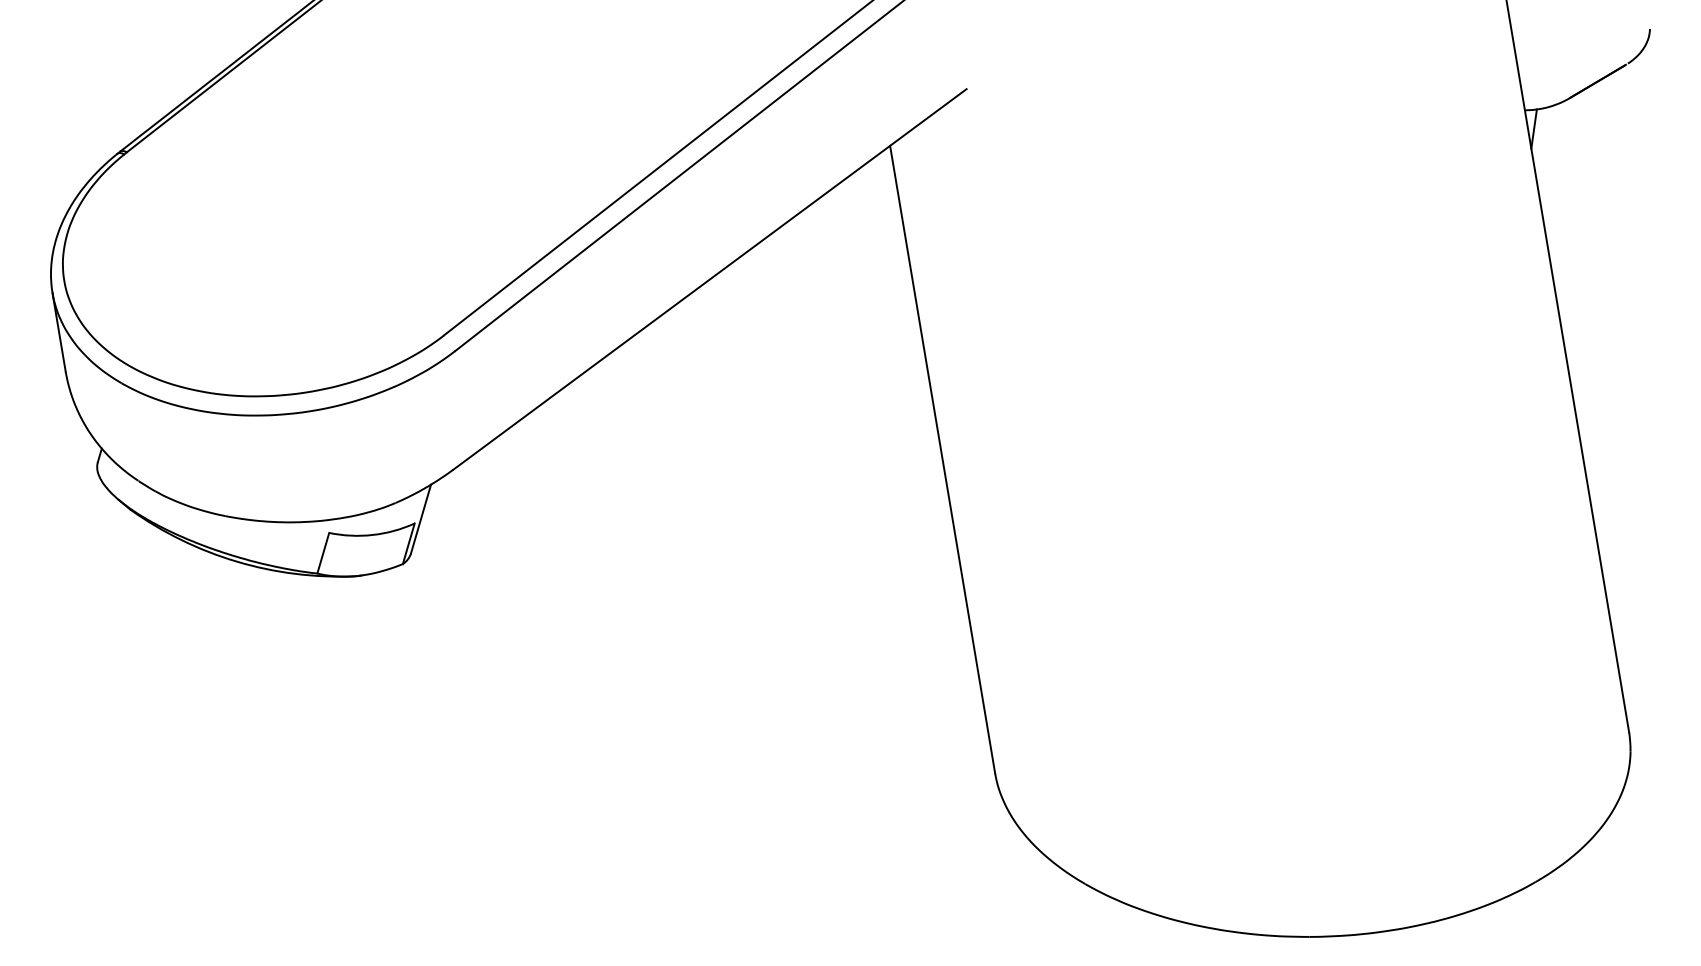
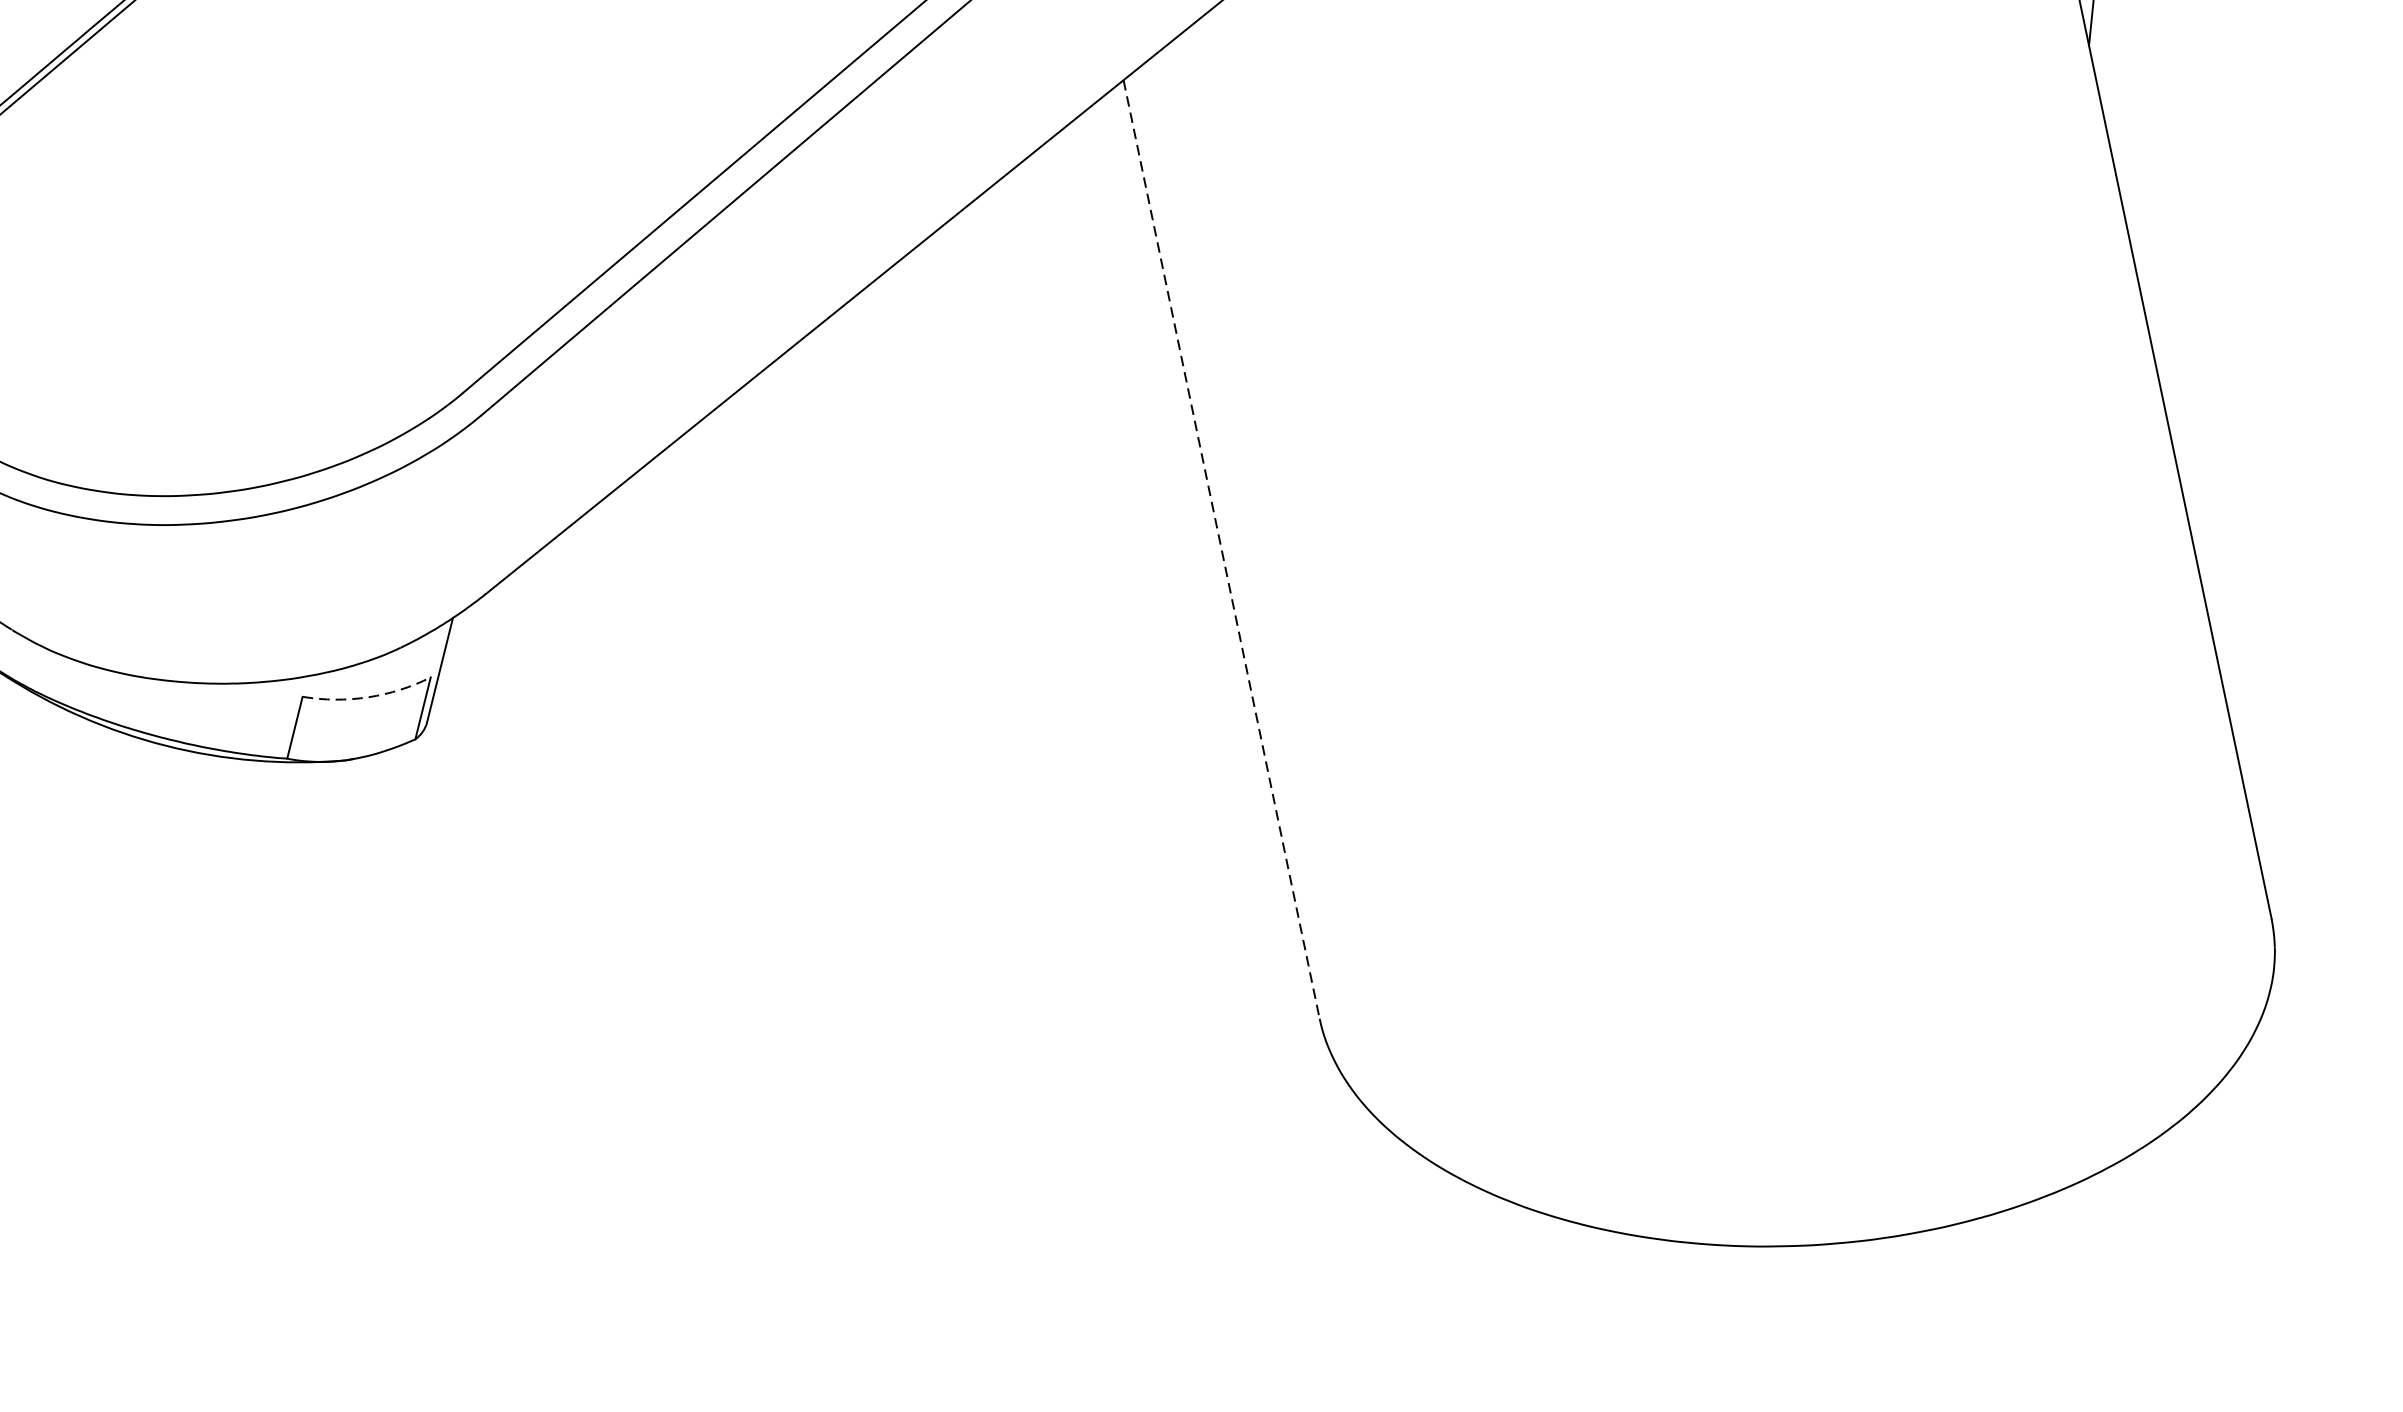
line: (942, 460) -> (1221, 550), solid -> dashed
arc: (372, 535) -> (367, 698), solid -> dashed

